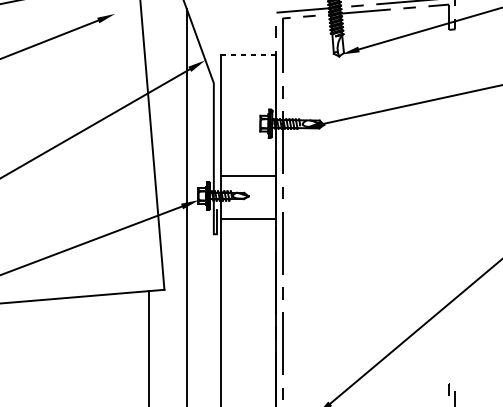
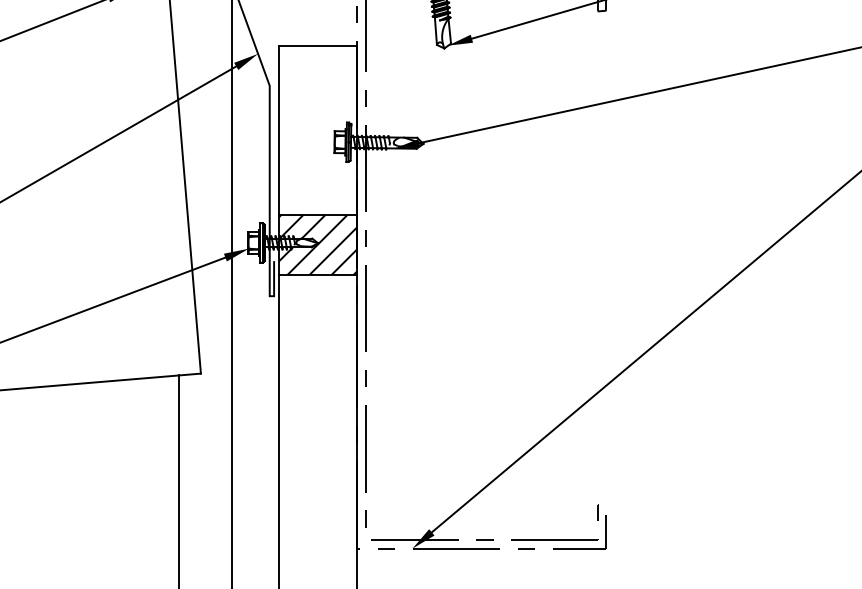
line: (248, 54) -> (318, 45), dashed -> solid
hatch: (248, 197) -> (317, 245), added

